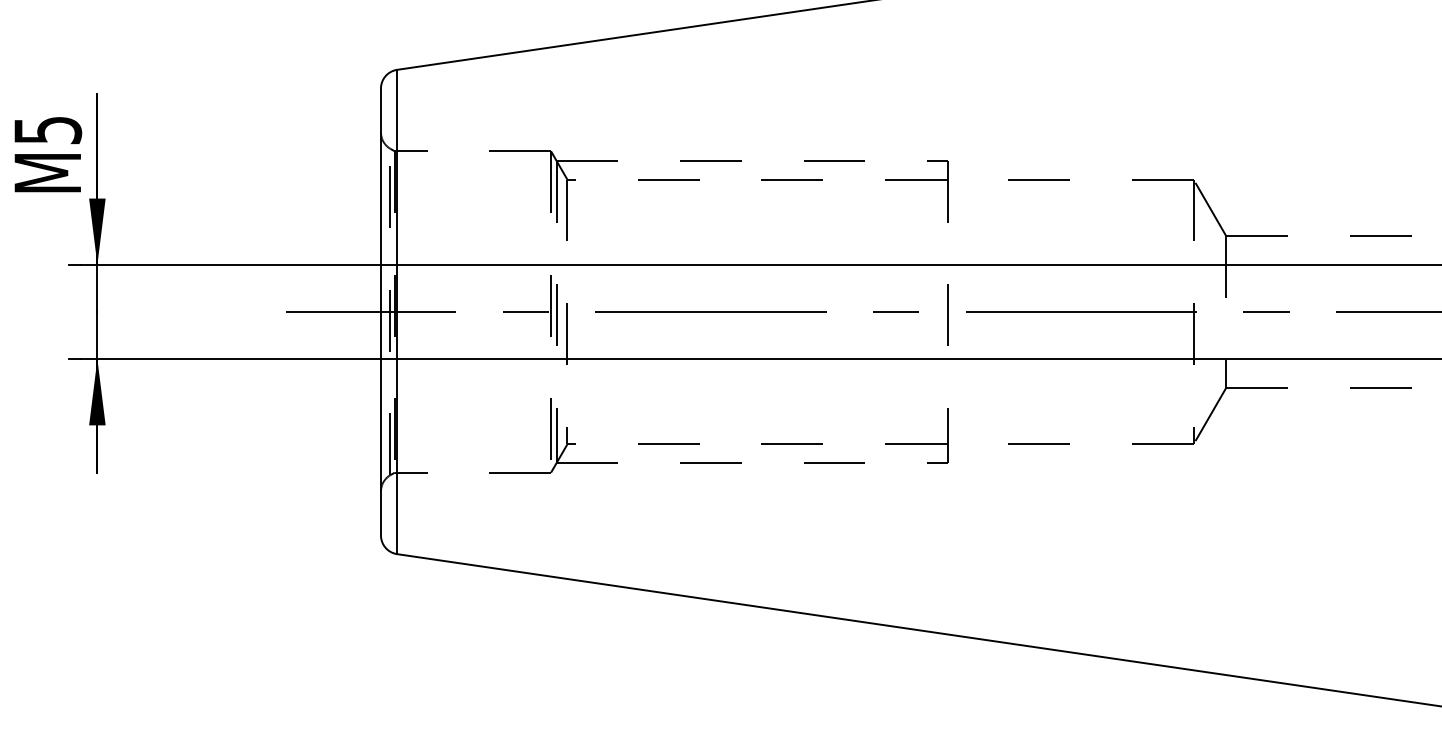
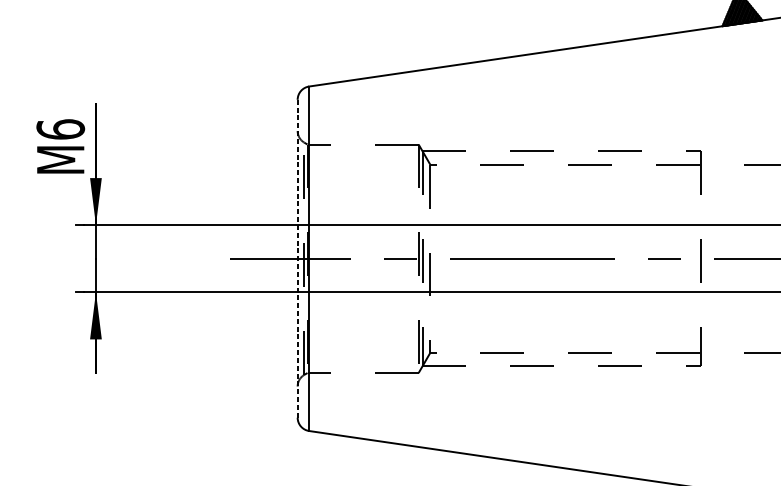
text: (47, 129) -> (60, 128), M5 -> M6
line: (380, 311) -> (297, 258), solid -> dashed

